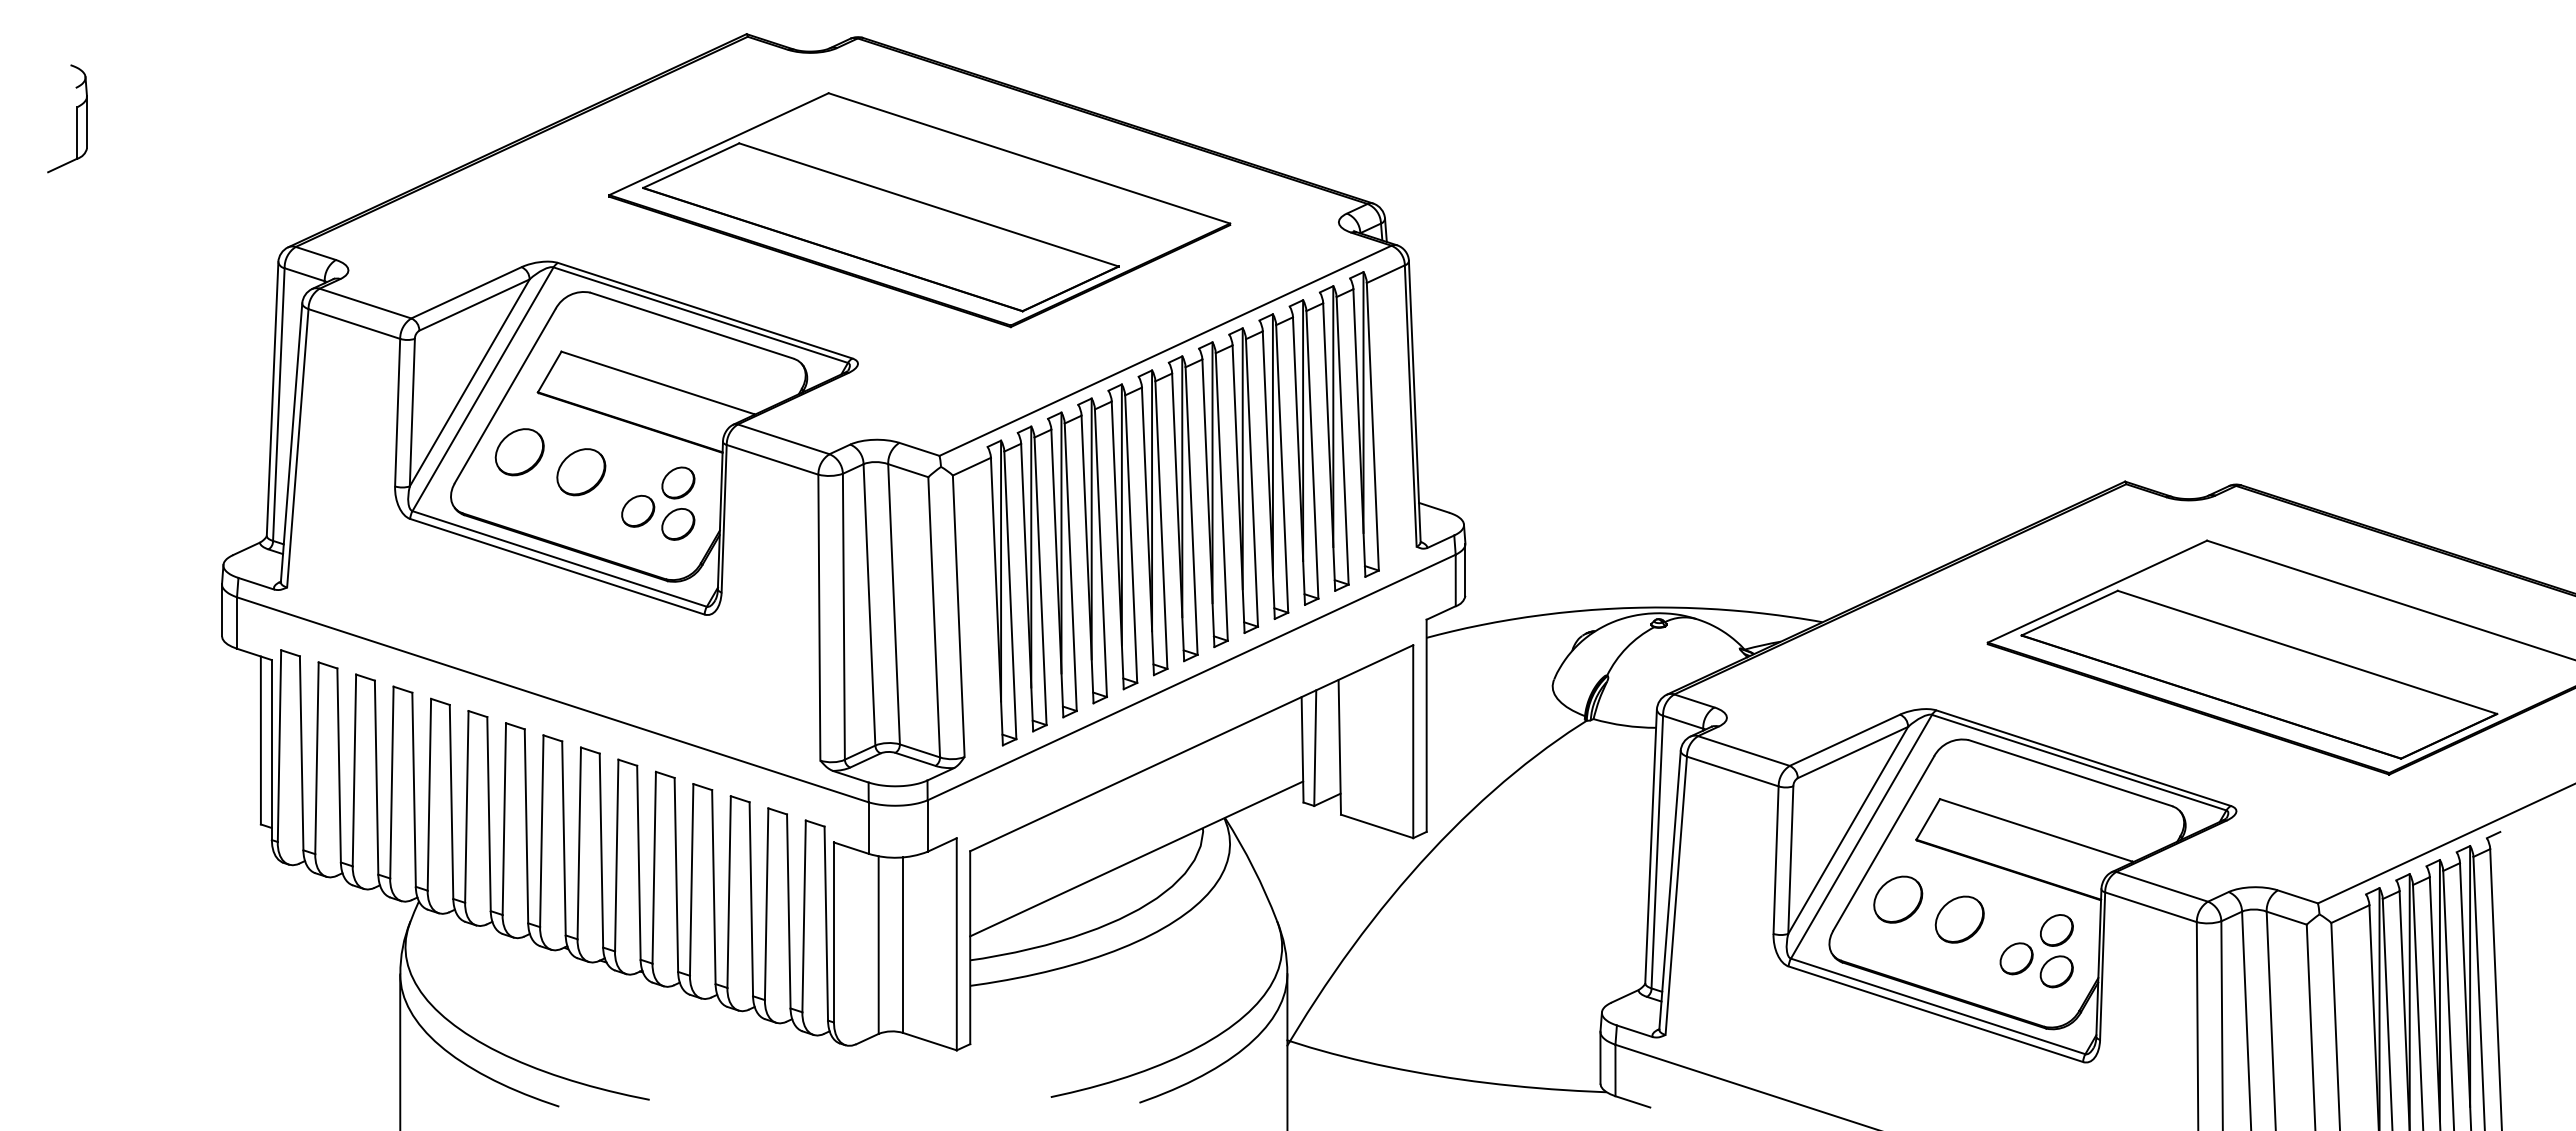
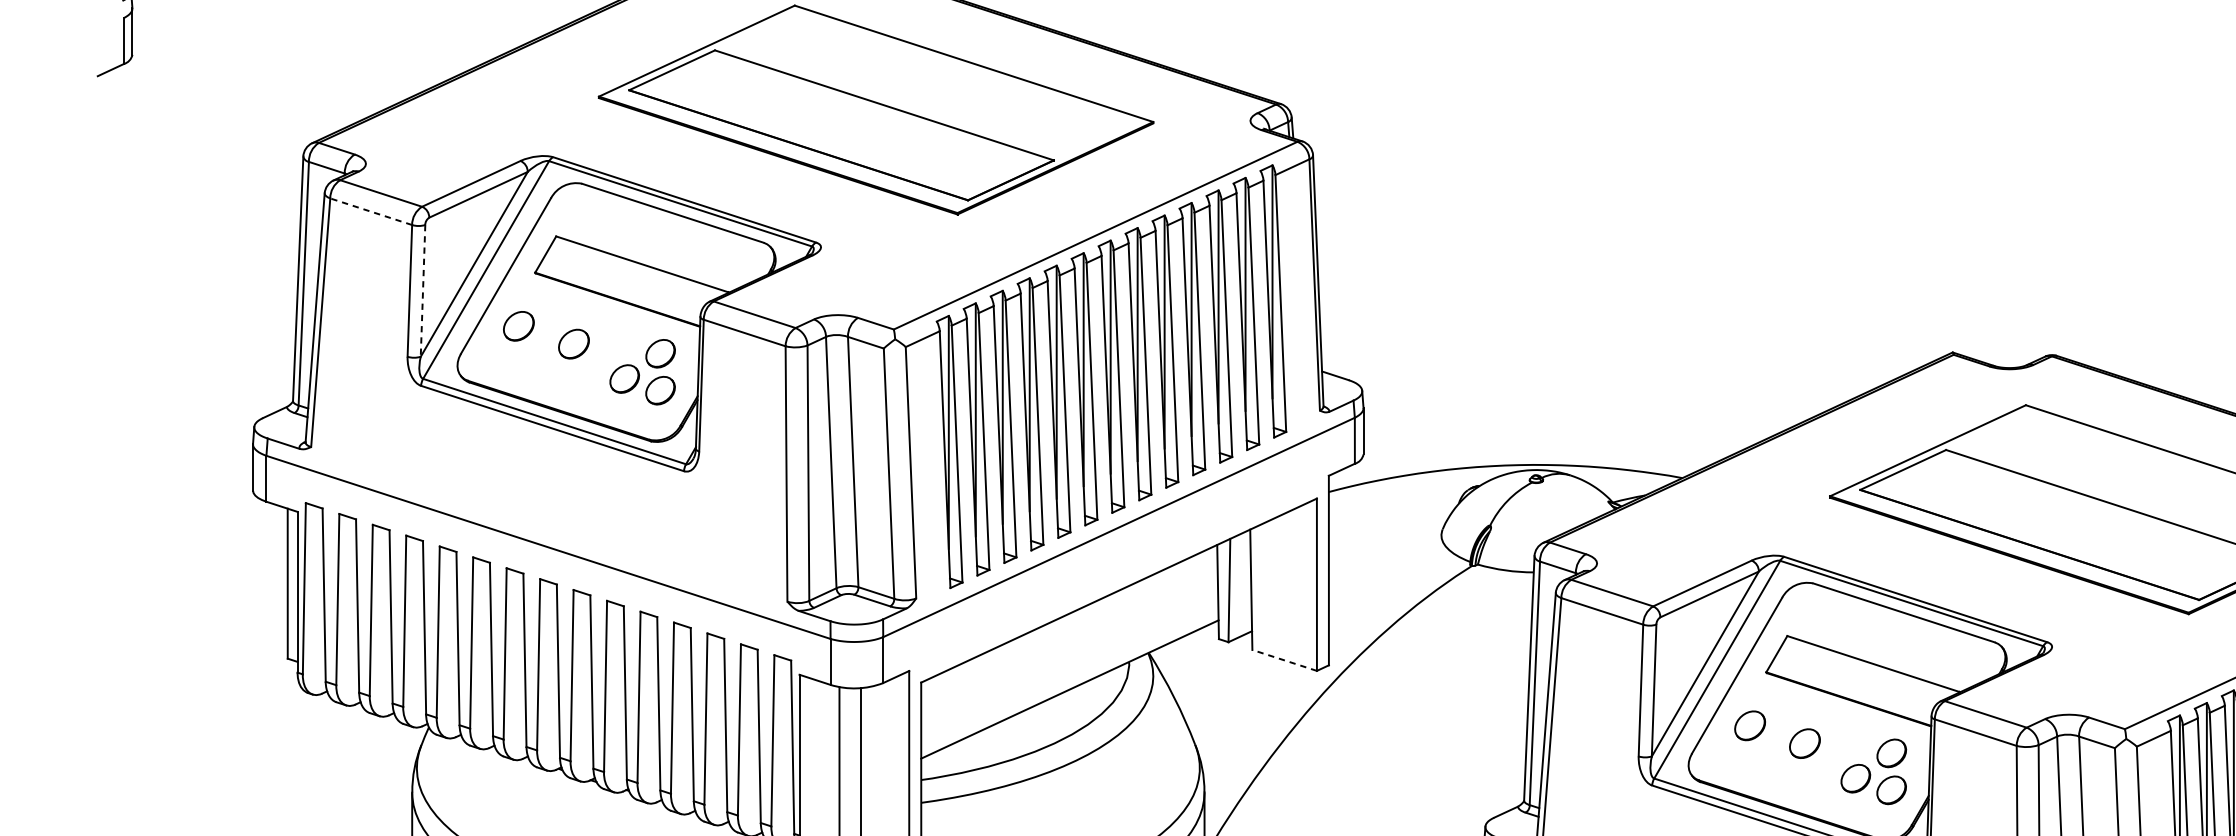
line: (353, 323) -> (370, 211), solid -> dashed
line: (412, 412) -> (423, 290), solid -> dashed
part: (519, 452) -> (518, 326), size x0.7
part: (581, 472) -> (574, 344), size x0.7
line: (1377, 826) -> (1284, 660), solid -> dashed
part: (1898, 899) -> (1750, 725), size x0.7
part: (1959, 919) -> (1804, 743), size x0.7

